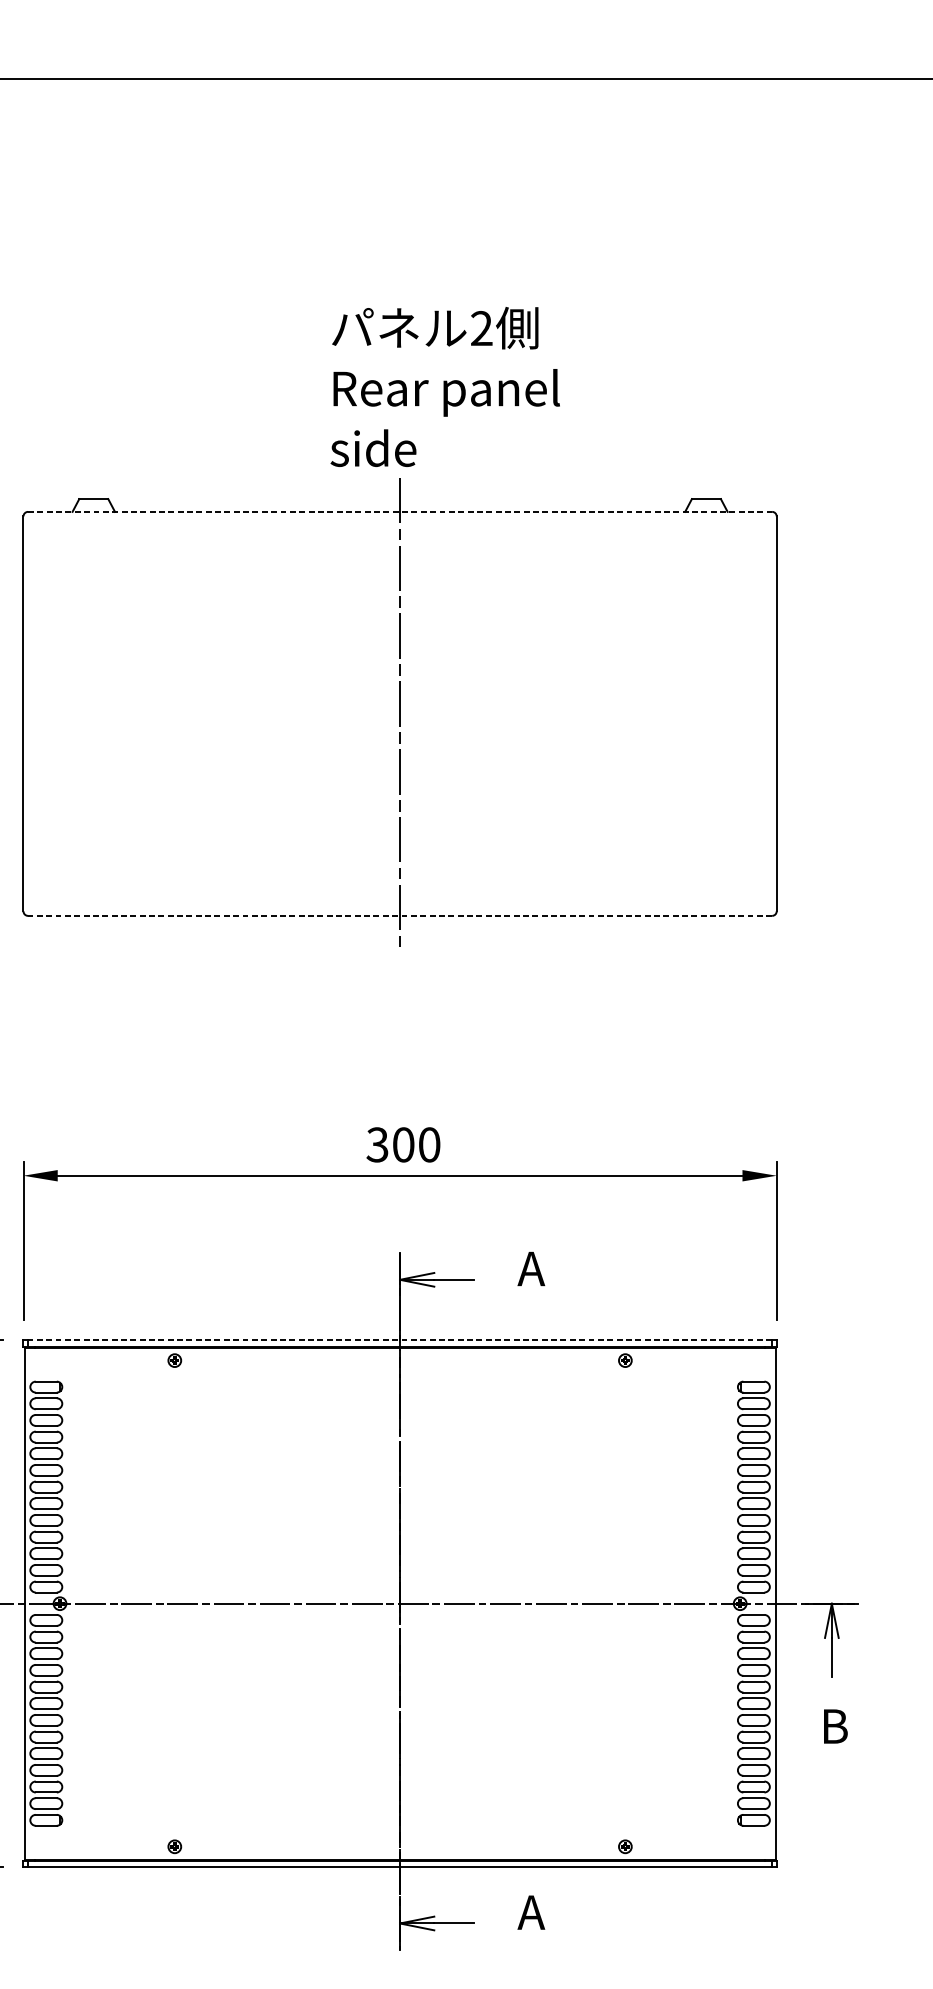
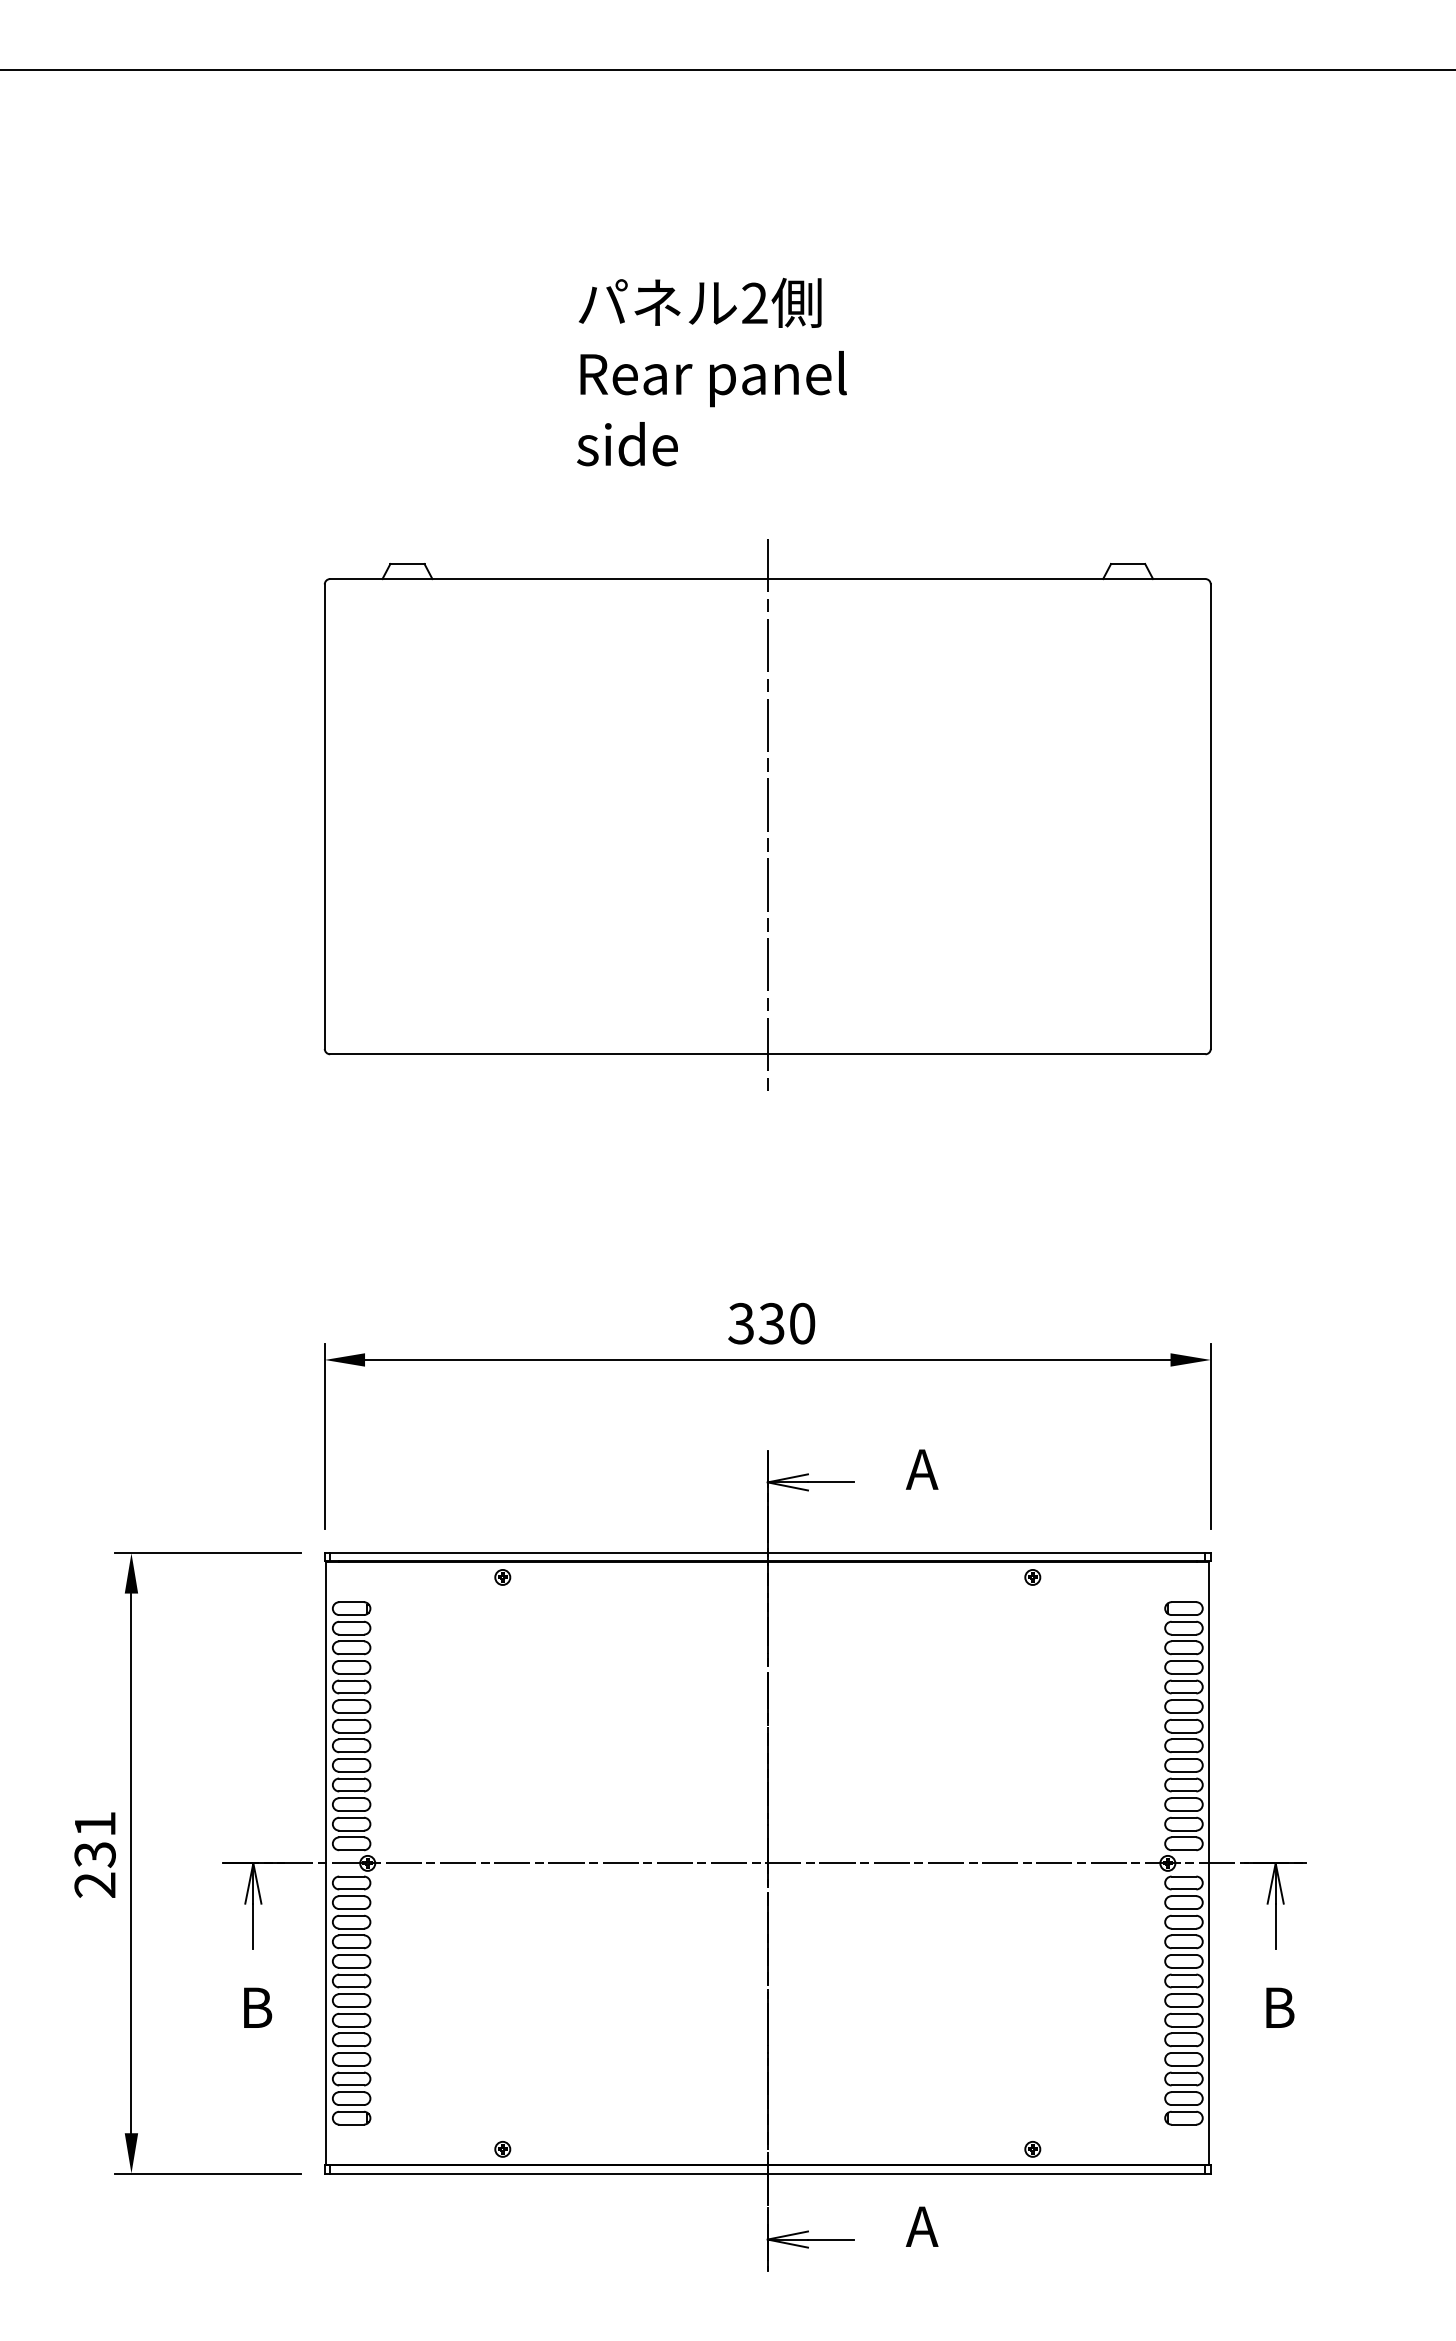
text: (444, 386) -> (711, 371), moved
line: (399, 512) -> (767, 579), dashed -> solid
line: (399, 916) -> (767, 1054), dashed -> solid
text: (403, 1144) -> (771, 1323), 300 -> 330
line: (399, 1340) -> (767, 1553), dashed -> solid

